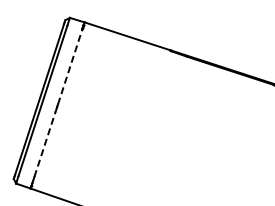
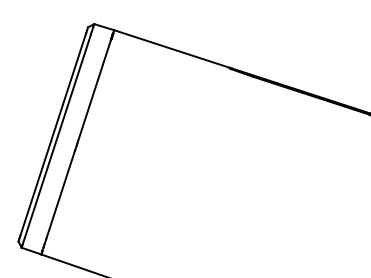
line: (70, 66) -> (95, 89), dashed -> solid
line: (45, 143) -> (61, 193), dashed -> solid

